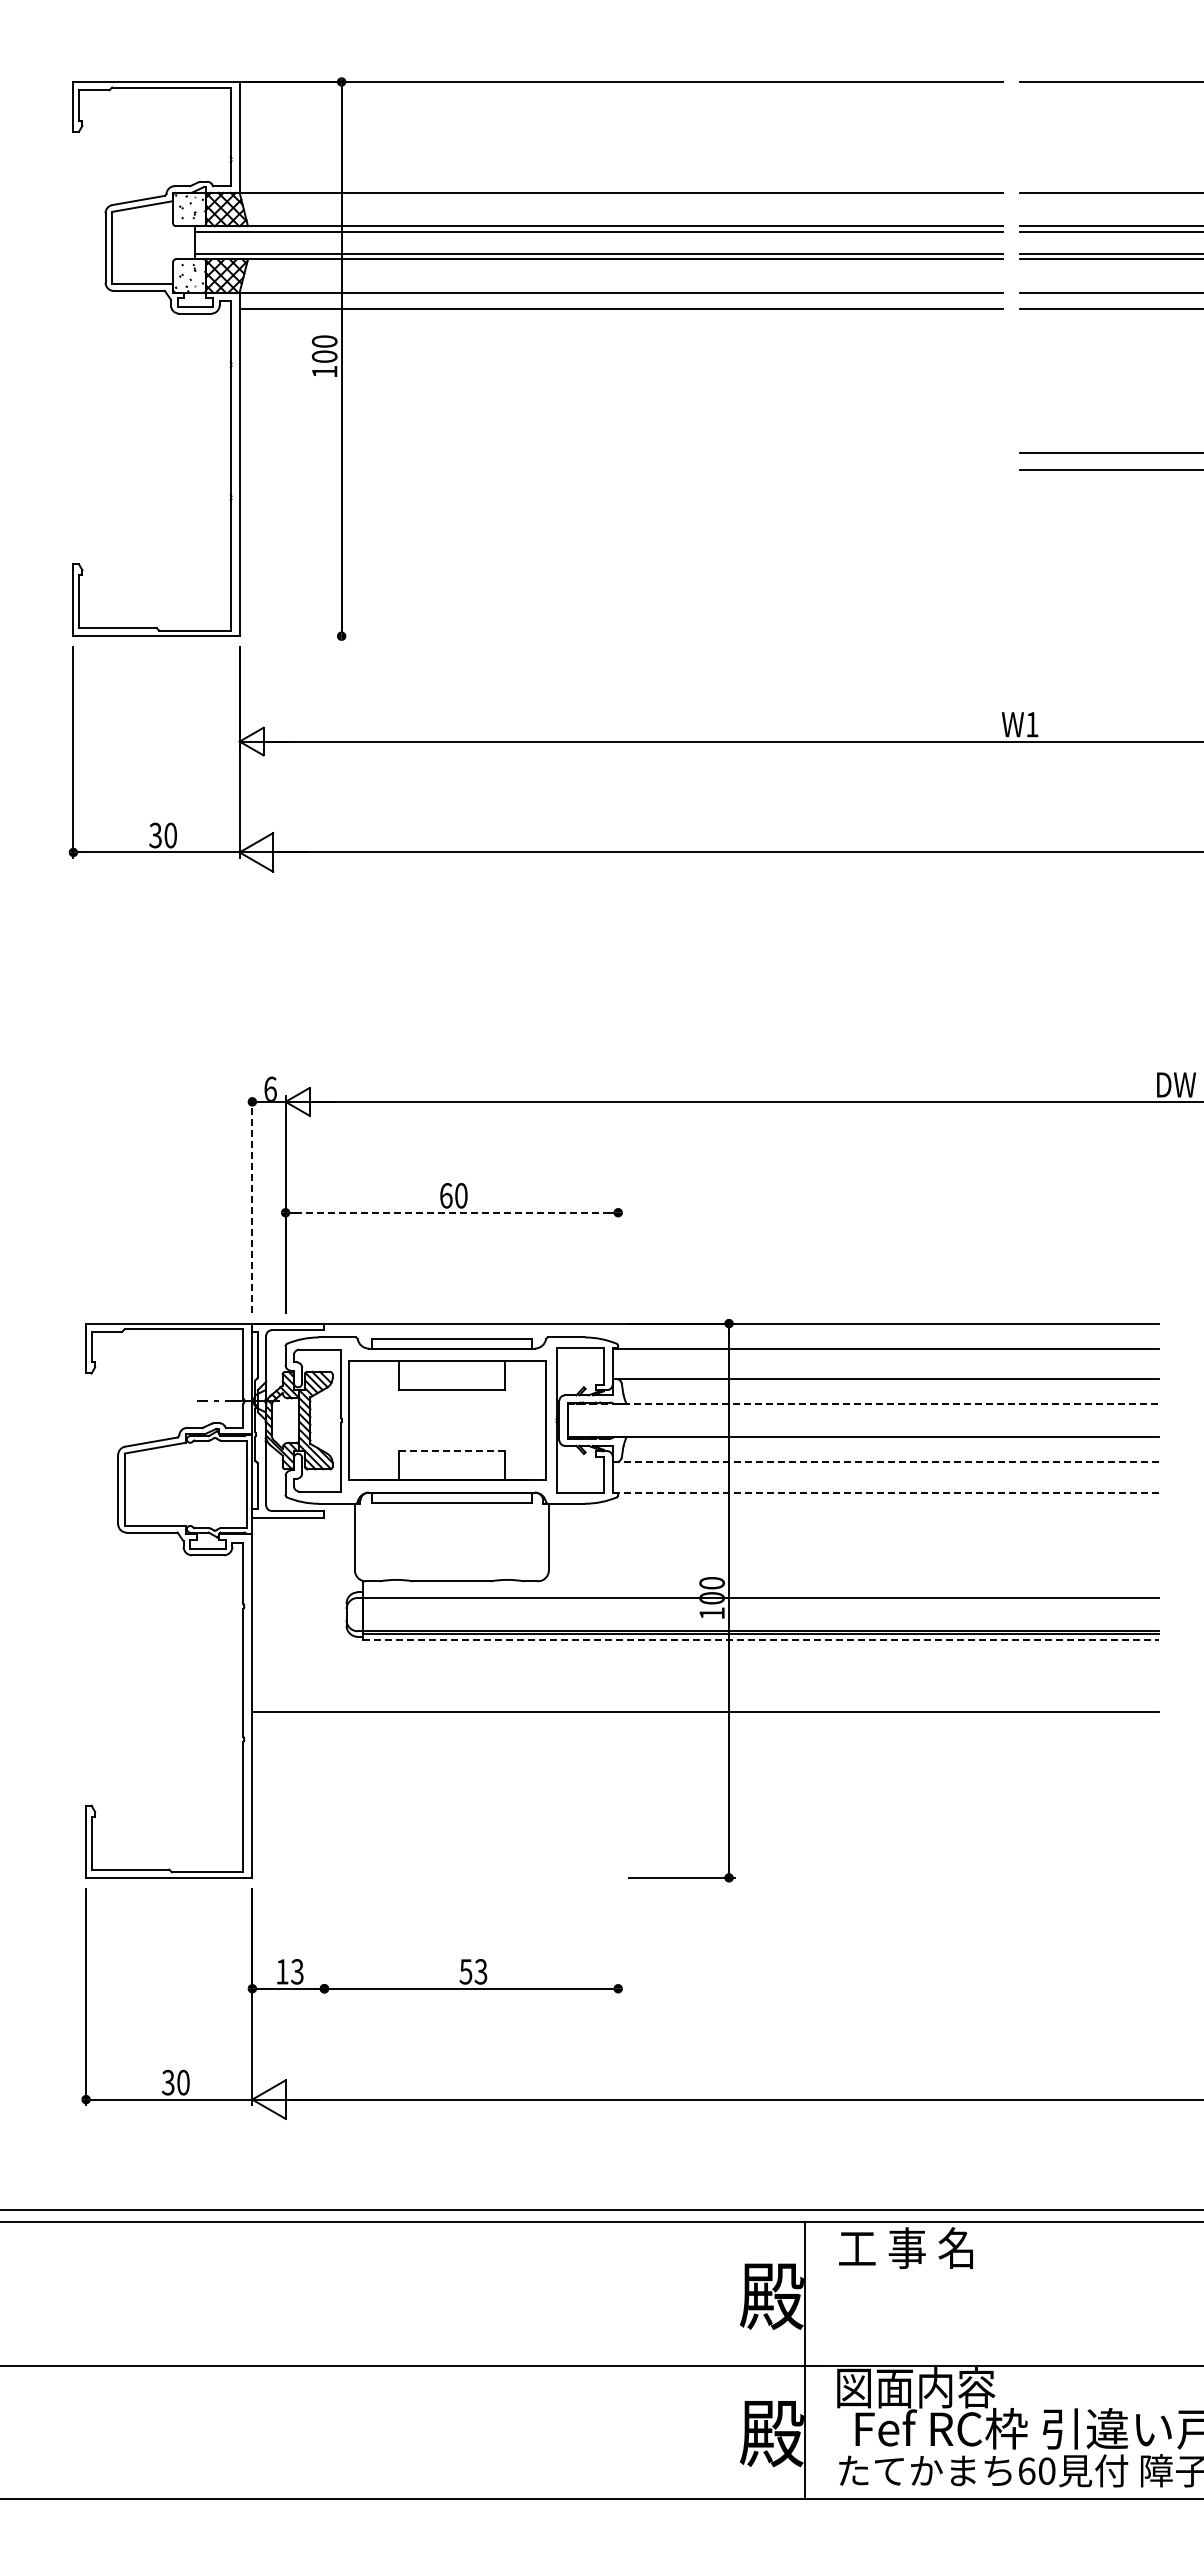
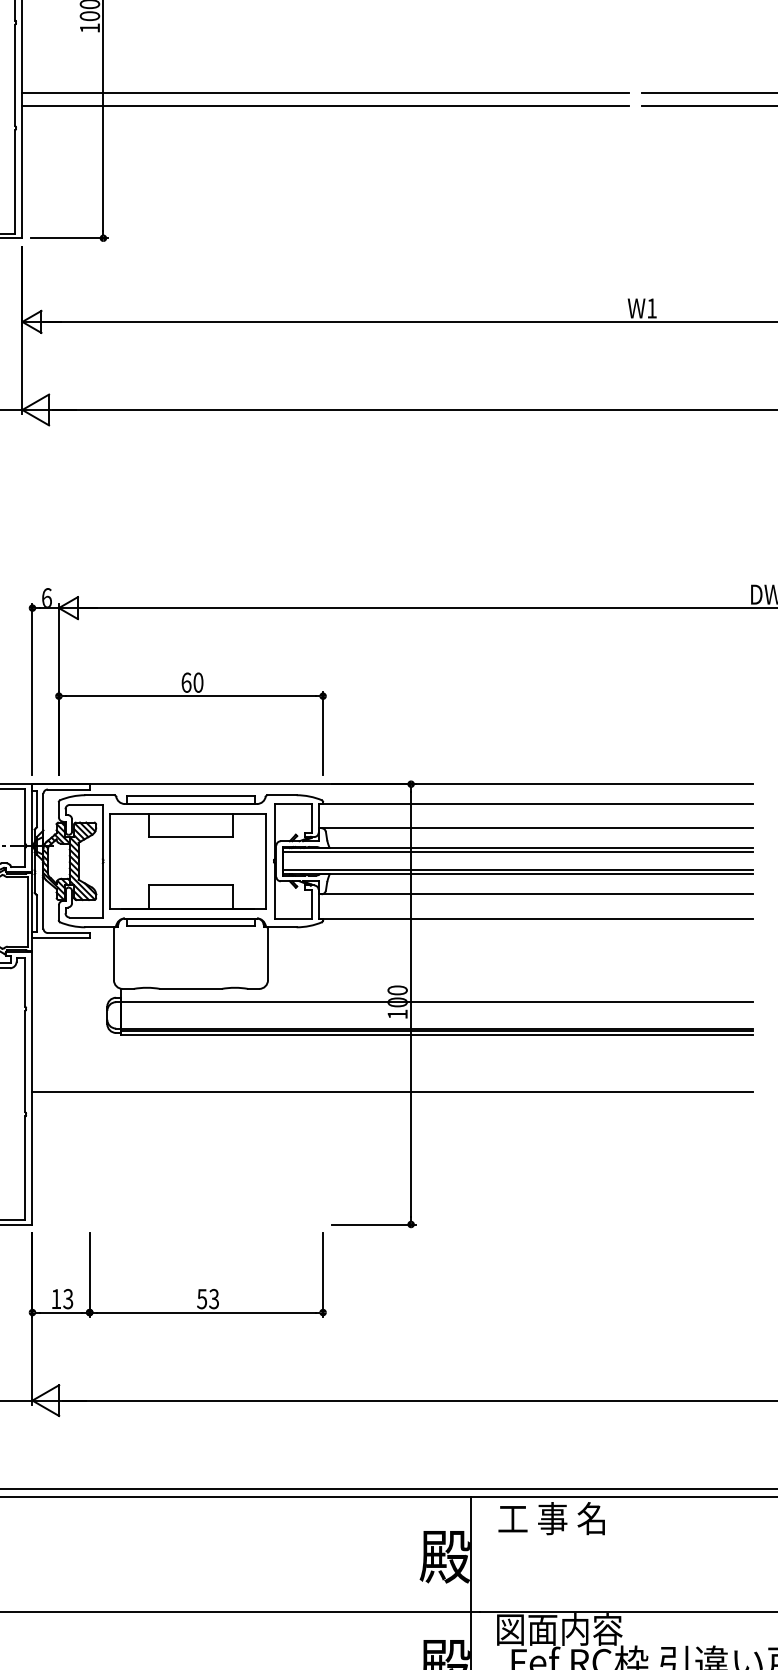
line: (621, 453) -> (325, 93), added
line: (621, 469) -> (325, 105), added
line: (298, 636) -> (69, 238), added
line: (252, 1203) -> (32, 688), dashed -> solid
line: (451, 1212) -> (190, 695), dashed -> solid
line: (618, 1259) -> (323, 733), added
line: (863, 1403) -> (517, 847), dashed -> solid
line: (863, 1409) -> (517, 852), added
line: (863, 1431) -> (517, 869), added
line: (451, 1451) -> (190, 885), dashed -> solid
line: (886, 1462) -> (536, 894), dashed -> solid
line: (886, 1492) -> (536, 918), dashed -> solid
line: (761, 1639) -> (436, 1035), dashed -> solid
line: (324, 1941) -> (89, 1275), added
line: (618, 1941) -> (323, 1275), added

